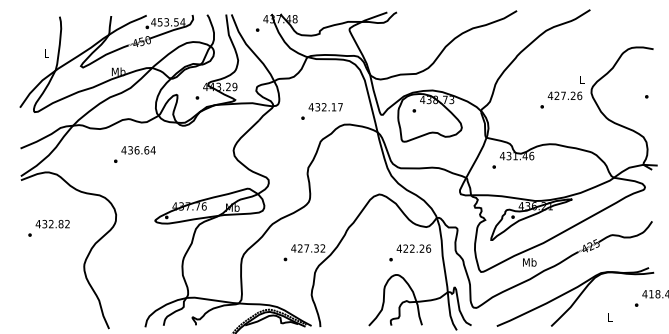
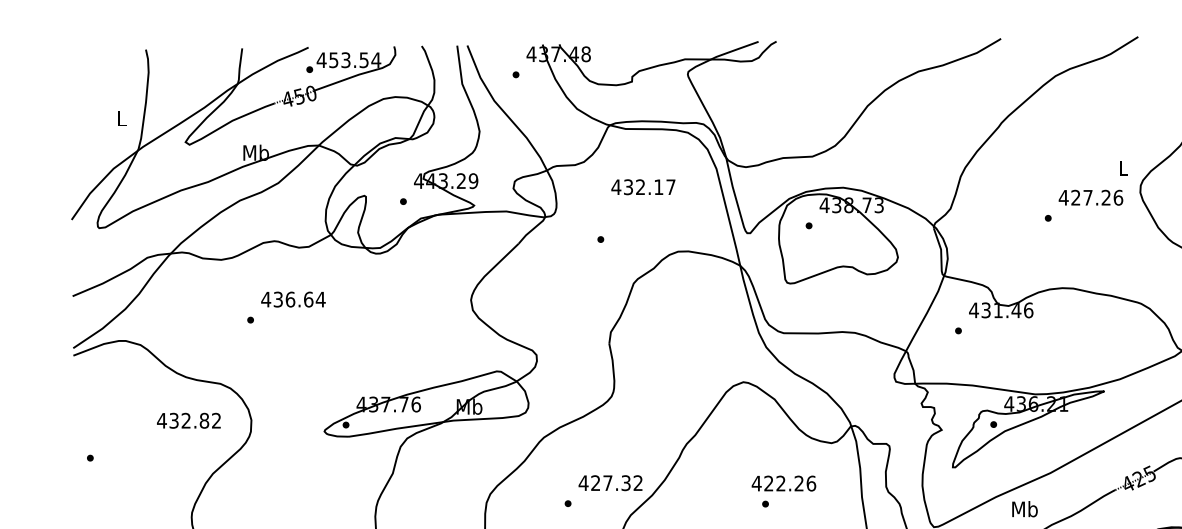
text: (325, 107) -> (642, 187), moved
text: (52, 224) -> (188, 421), moved
text: (413, 248) -> (783, 483), moved

